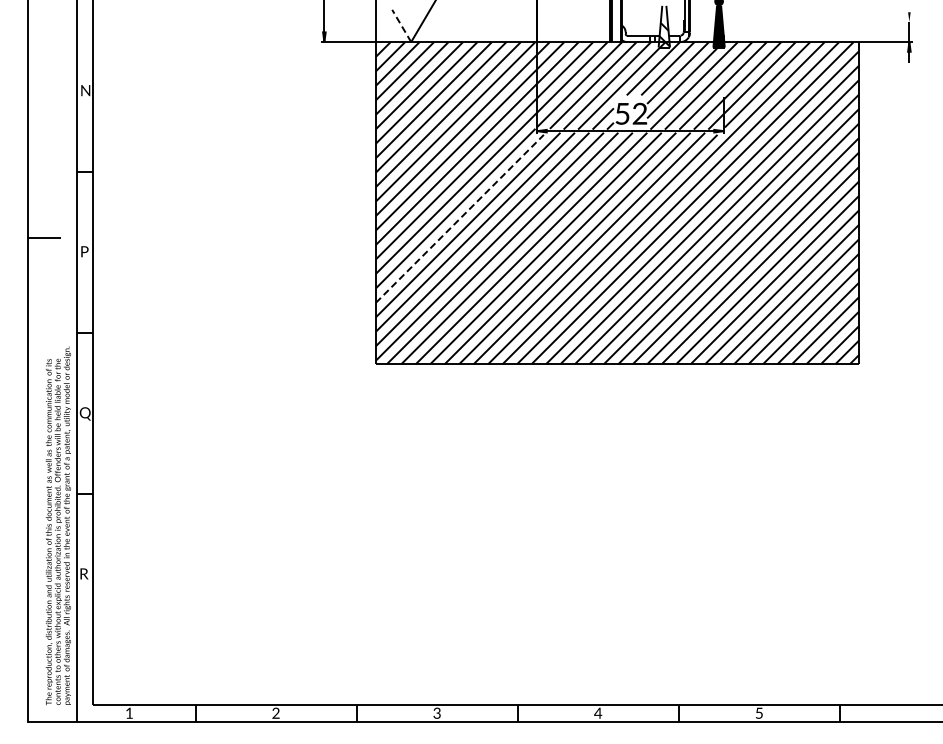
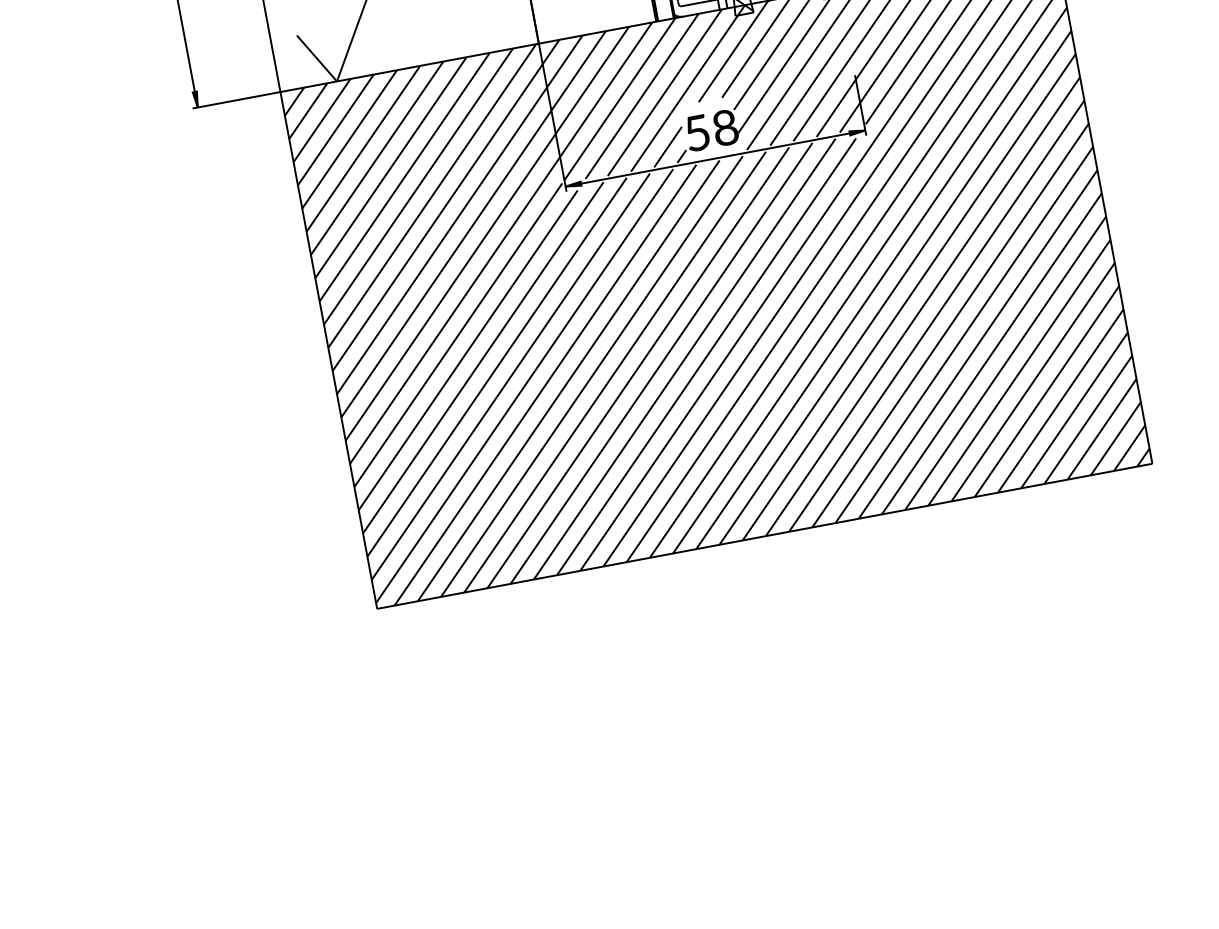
line: (401, 25) -> (316, 57), dashed -> solid
text: (639, 114) -> (724, 129), 52 -> 58
line: (459, 218) -> (467, 349), dashed -> solid

